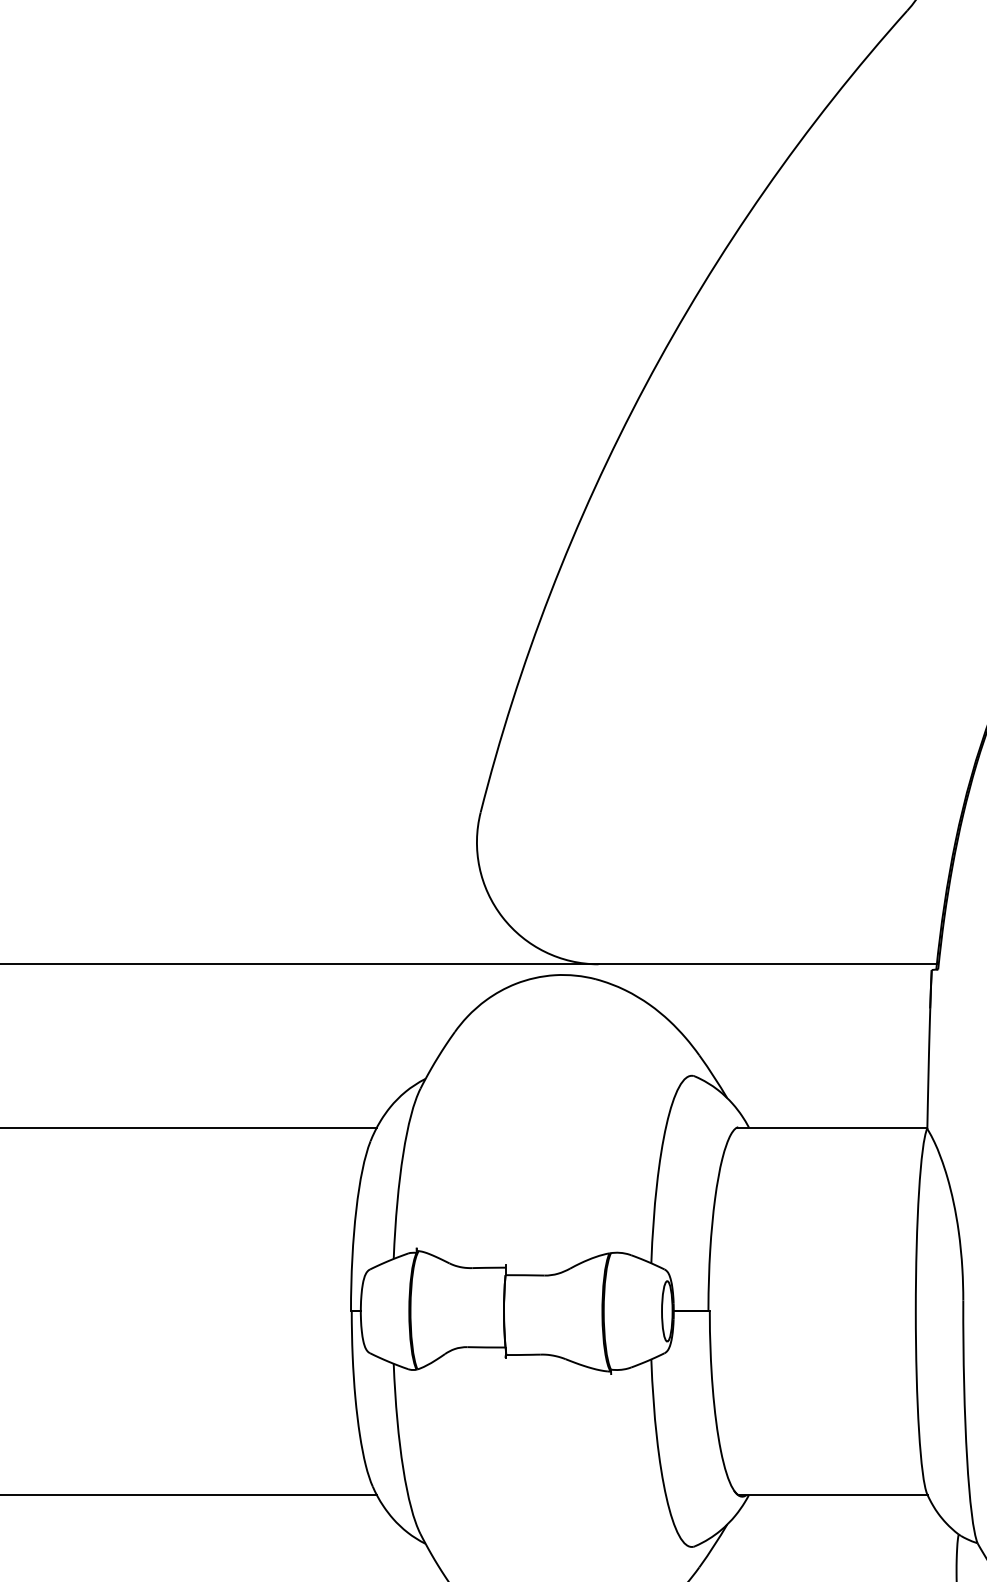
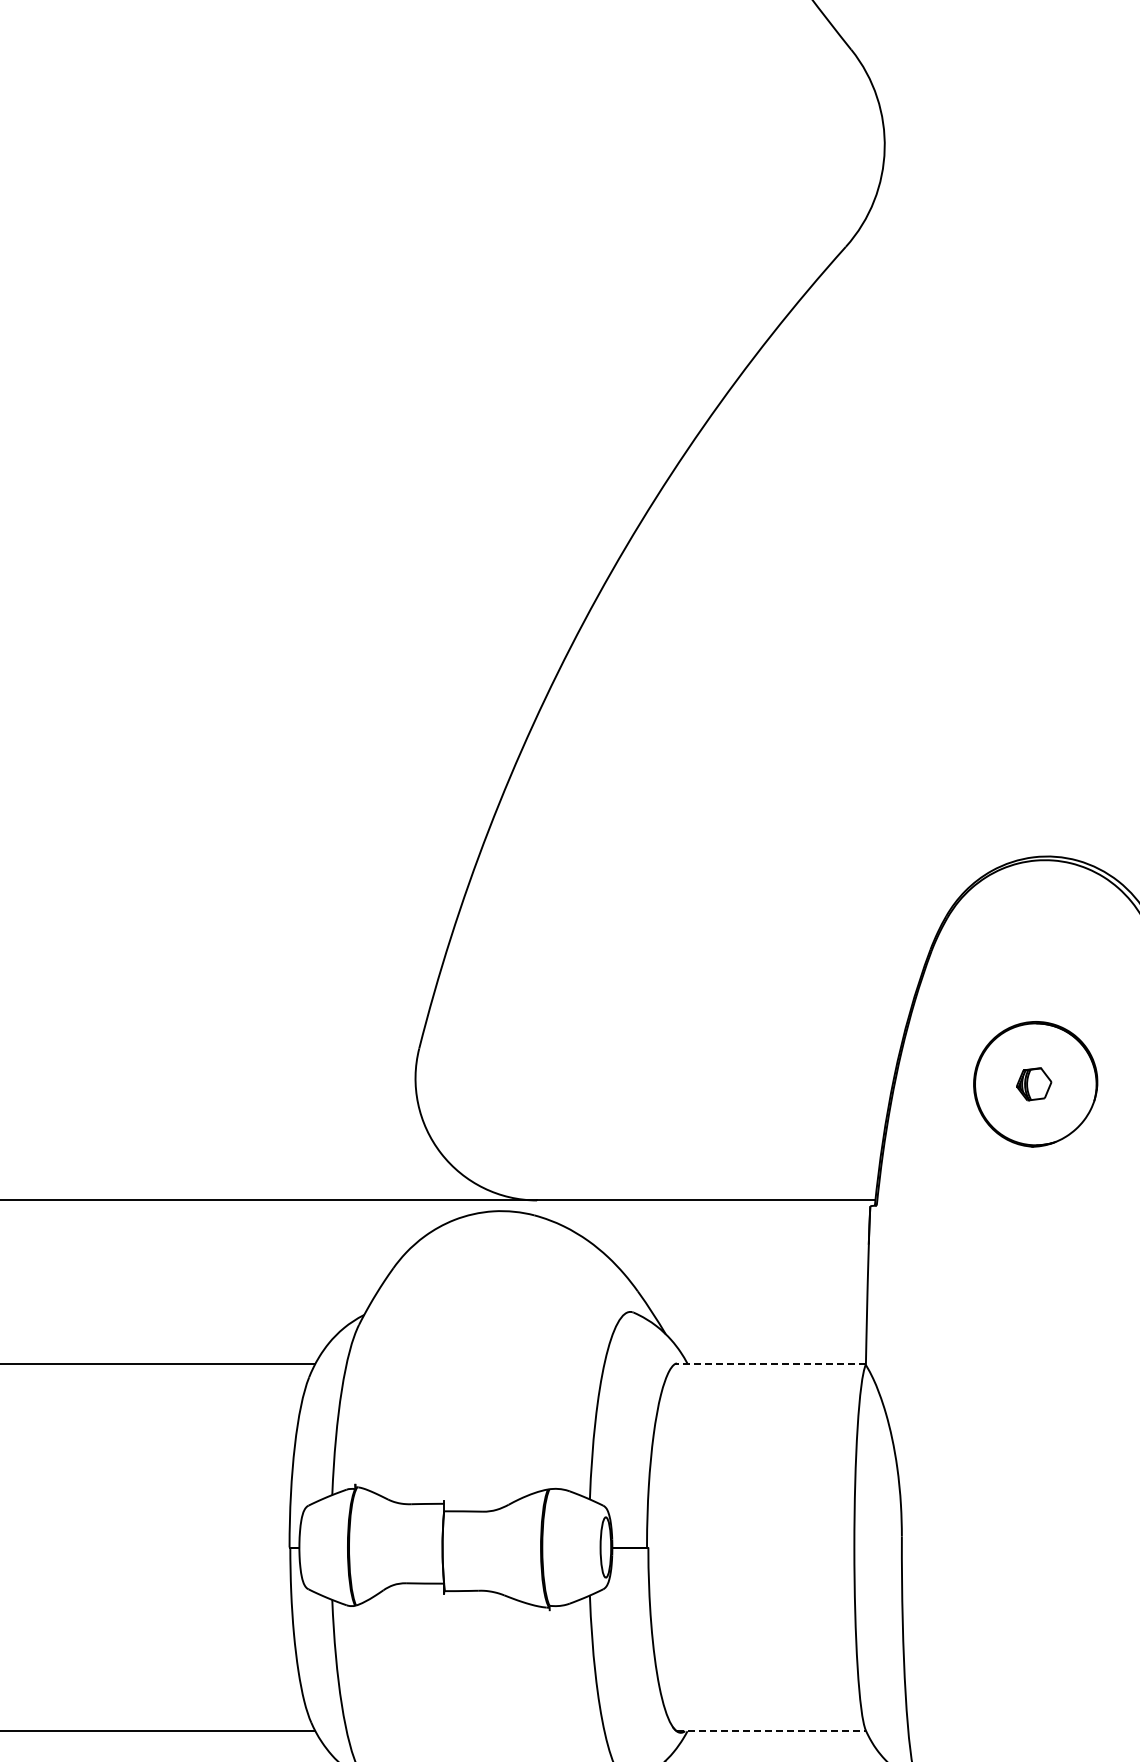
line: (831, 1127) -> (770, 1363), solid -> dashed
line: (833, 1495) -> (772, 1731), solid -> dashed

